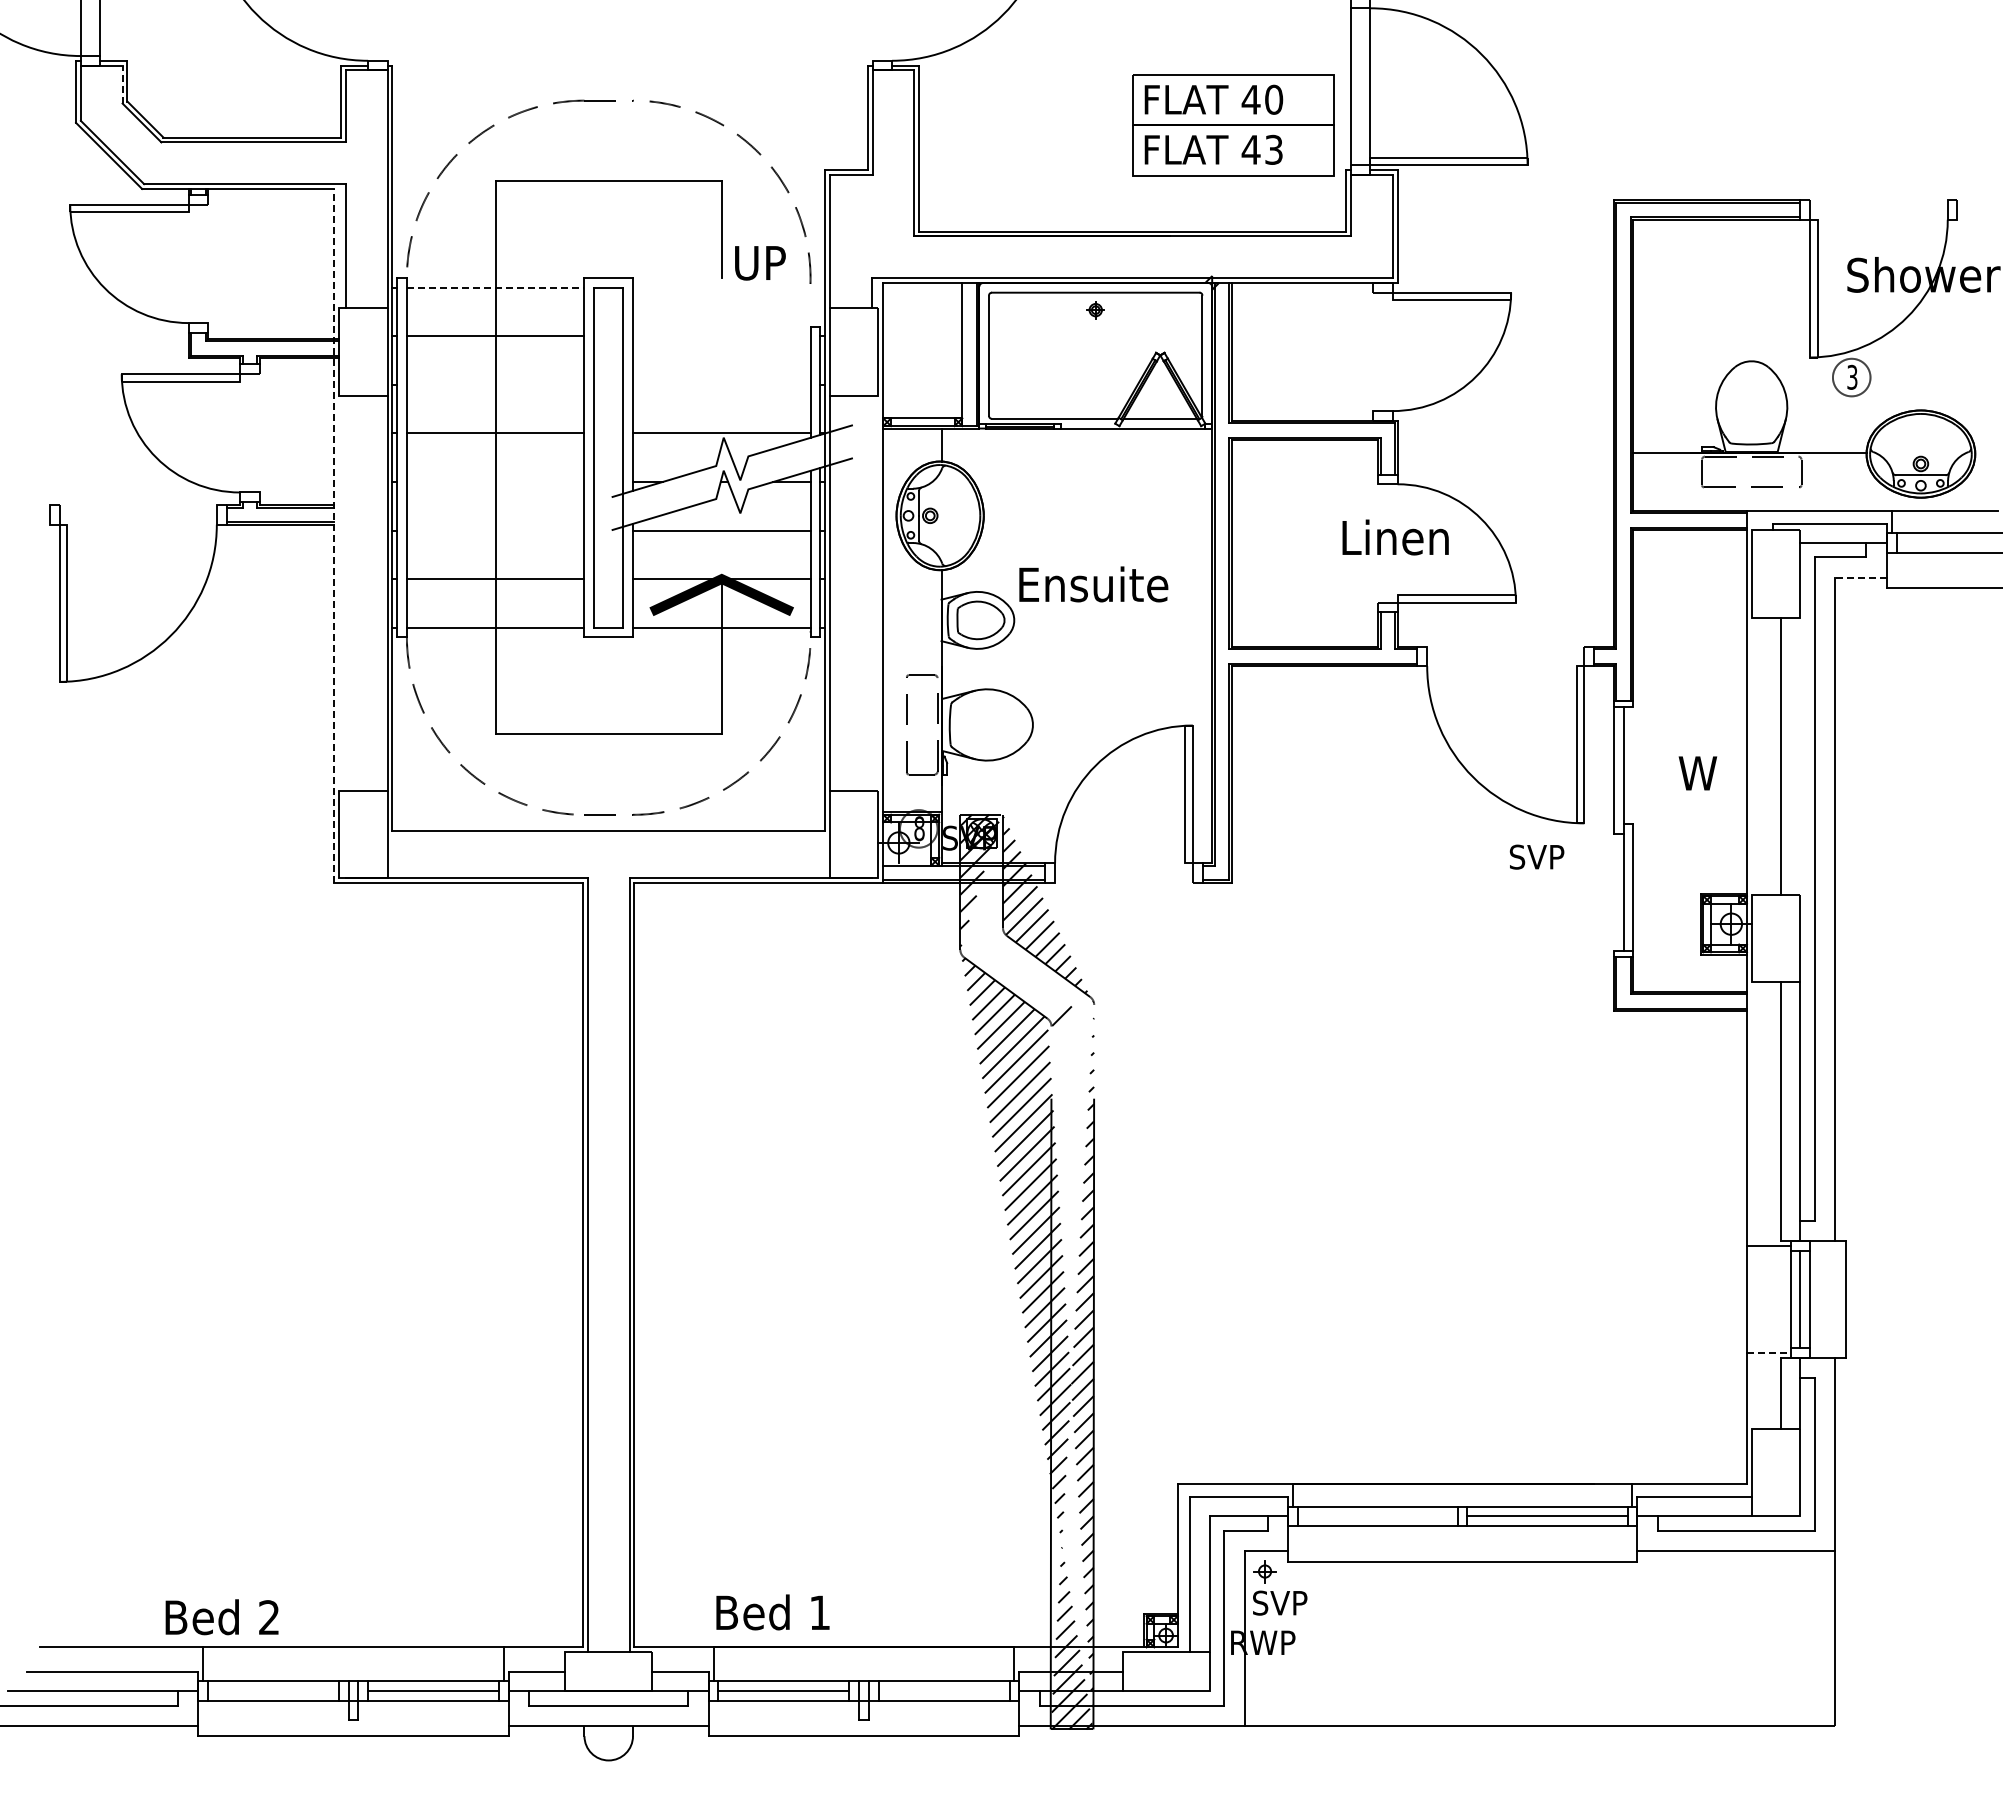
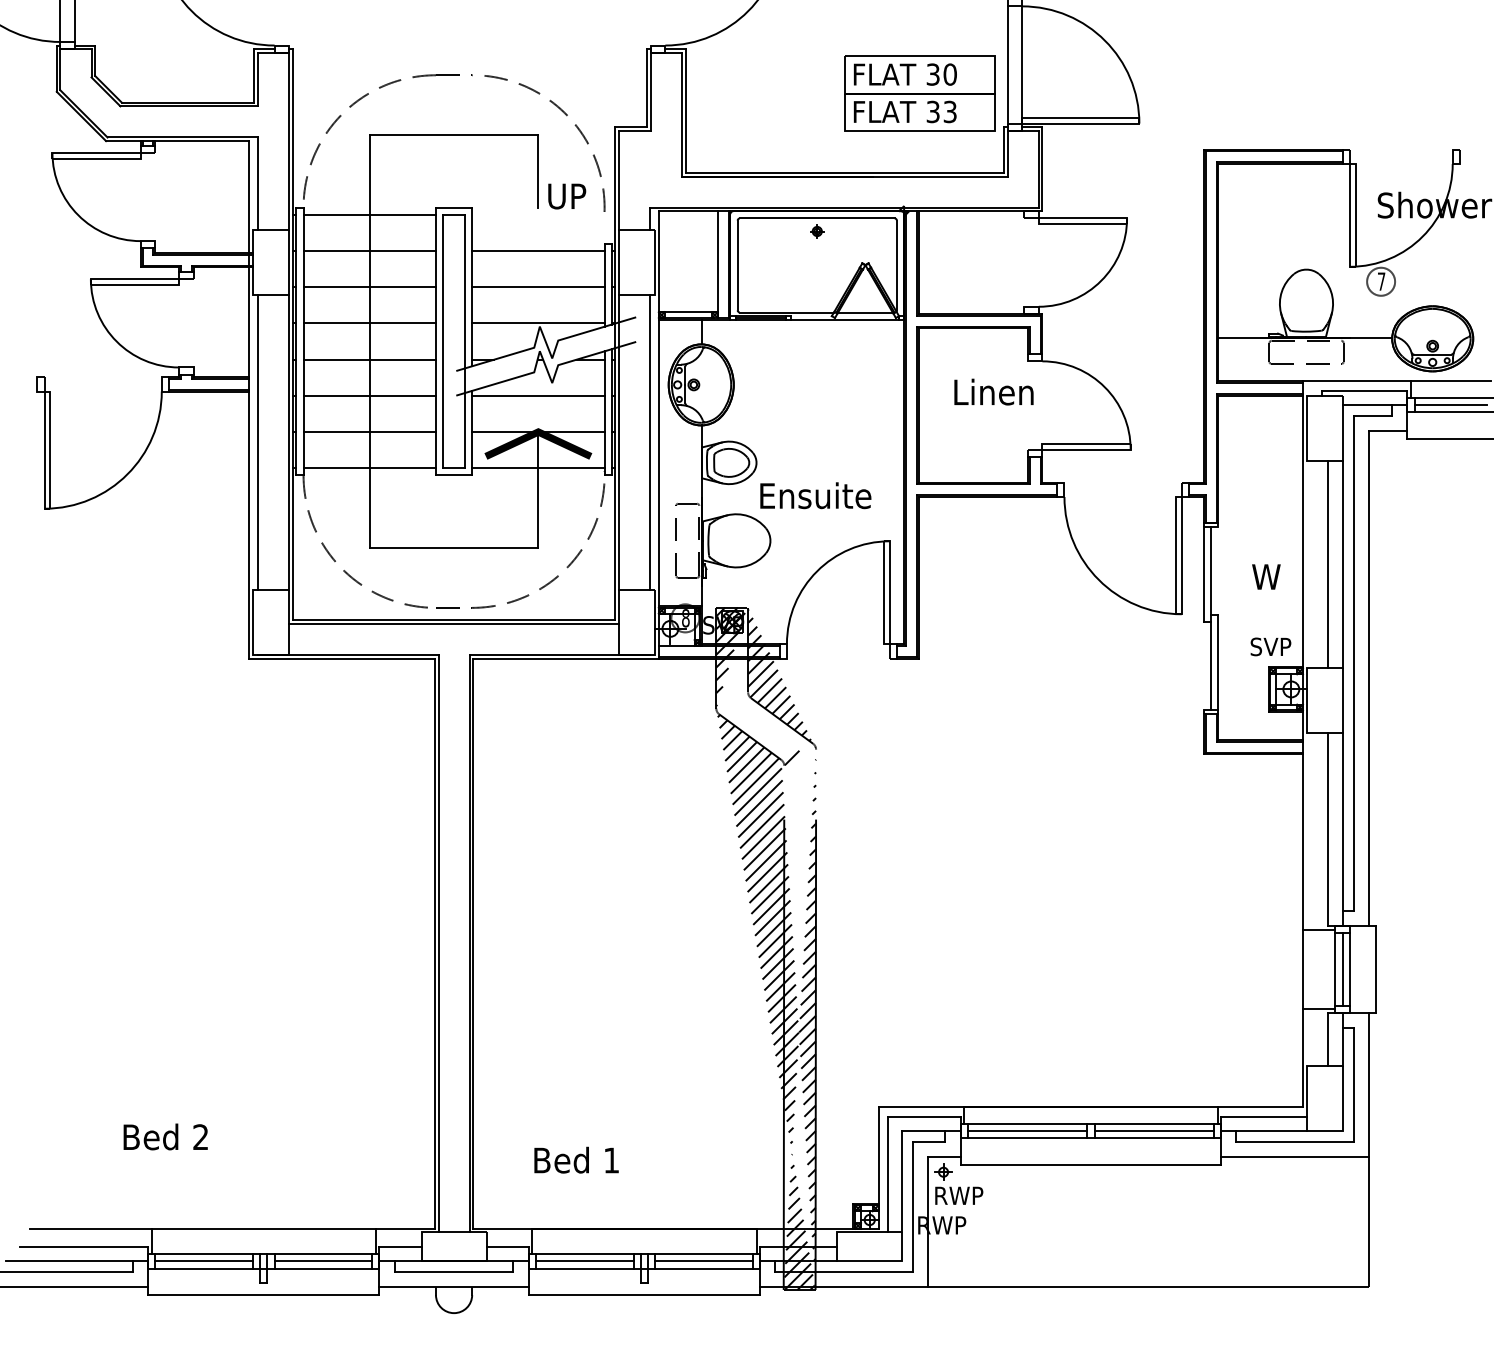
line: (122, 84) -> (91, 63), dashed -> solid
text: (1250, 99) -> (932, 74), 40 -> 30
text: (1250, 149) -> (932, 111), 43 -> 33
line: (495, 287) -> (369, 214), dashed -> solid
line: (721, 336) -> (538, 251), added
text: (1852, 376) -> (1381, 280), 3 -> 7
line: (495, 384) -> (369, 286), added
line: (721, 384) -> (538, 286), added
line: (495, 482) -> (369, 360), added
line: (495, 530) -> (369, 395), added
line: (334, 535) -> (249, 399), dashed -> solid
text: (1395, 537) -> (993, 392), moved
line: (1944, 542) -> (1450, 404), added
line: (1861, 577) -> (1388, 430), dashed -> solid
text: (1093, 584) -> (815, 495), moved
line: (345, 592) -> (257, 442), added
line: (871, 592) -> (650, 442), added
line: (1800, 755) -> (1342, 563), added
line: (608, 836) -> (453, 624), added
text: (1536, 856) -> (1270, 646), moved
line: (1768, 1352) -> (1319, 1008), dashed -> solid
line: (1377, 1516) -> (1027, 1131), added
text: (1285, 1602) -> (958, 1195), SVP -> RWP
text: (772, 1612) -> (576, 1160), moved
text: (221, 1617) -> (165, 1137), moved
line: (272, 1691) -> (203, 1261), added
line: (943, 1691) -> (703, 1261), added

